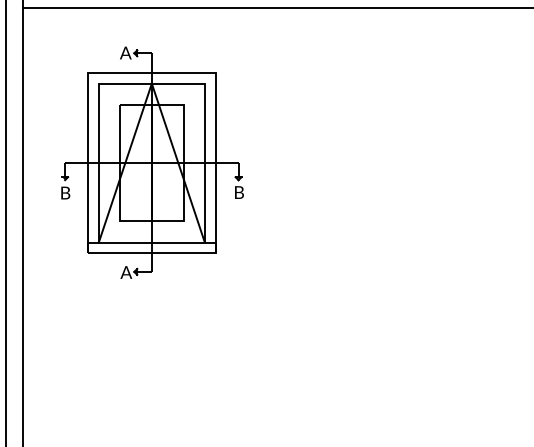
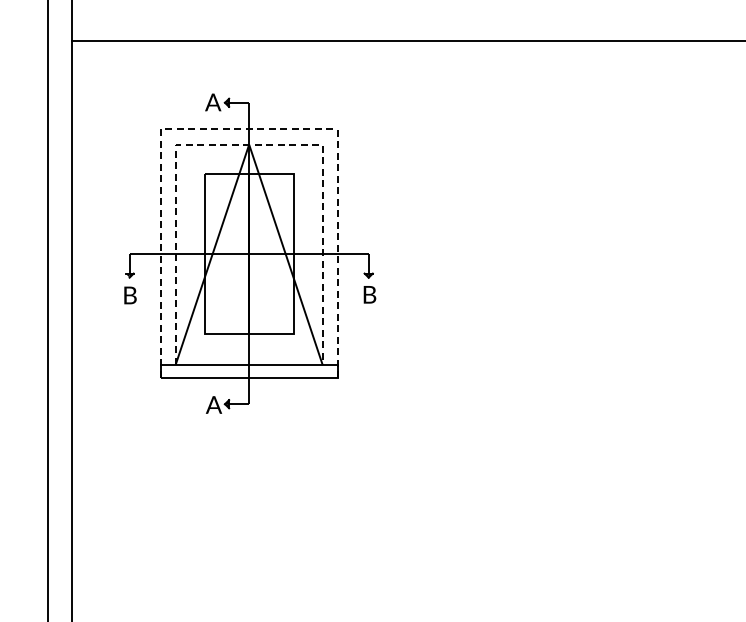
line: (152, 72) -> (249, 129), solid -> dashed
line: (152, 83) -> (249, 144), solid -> dashed

